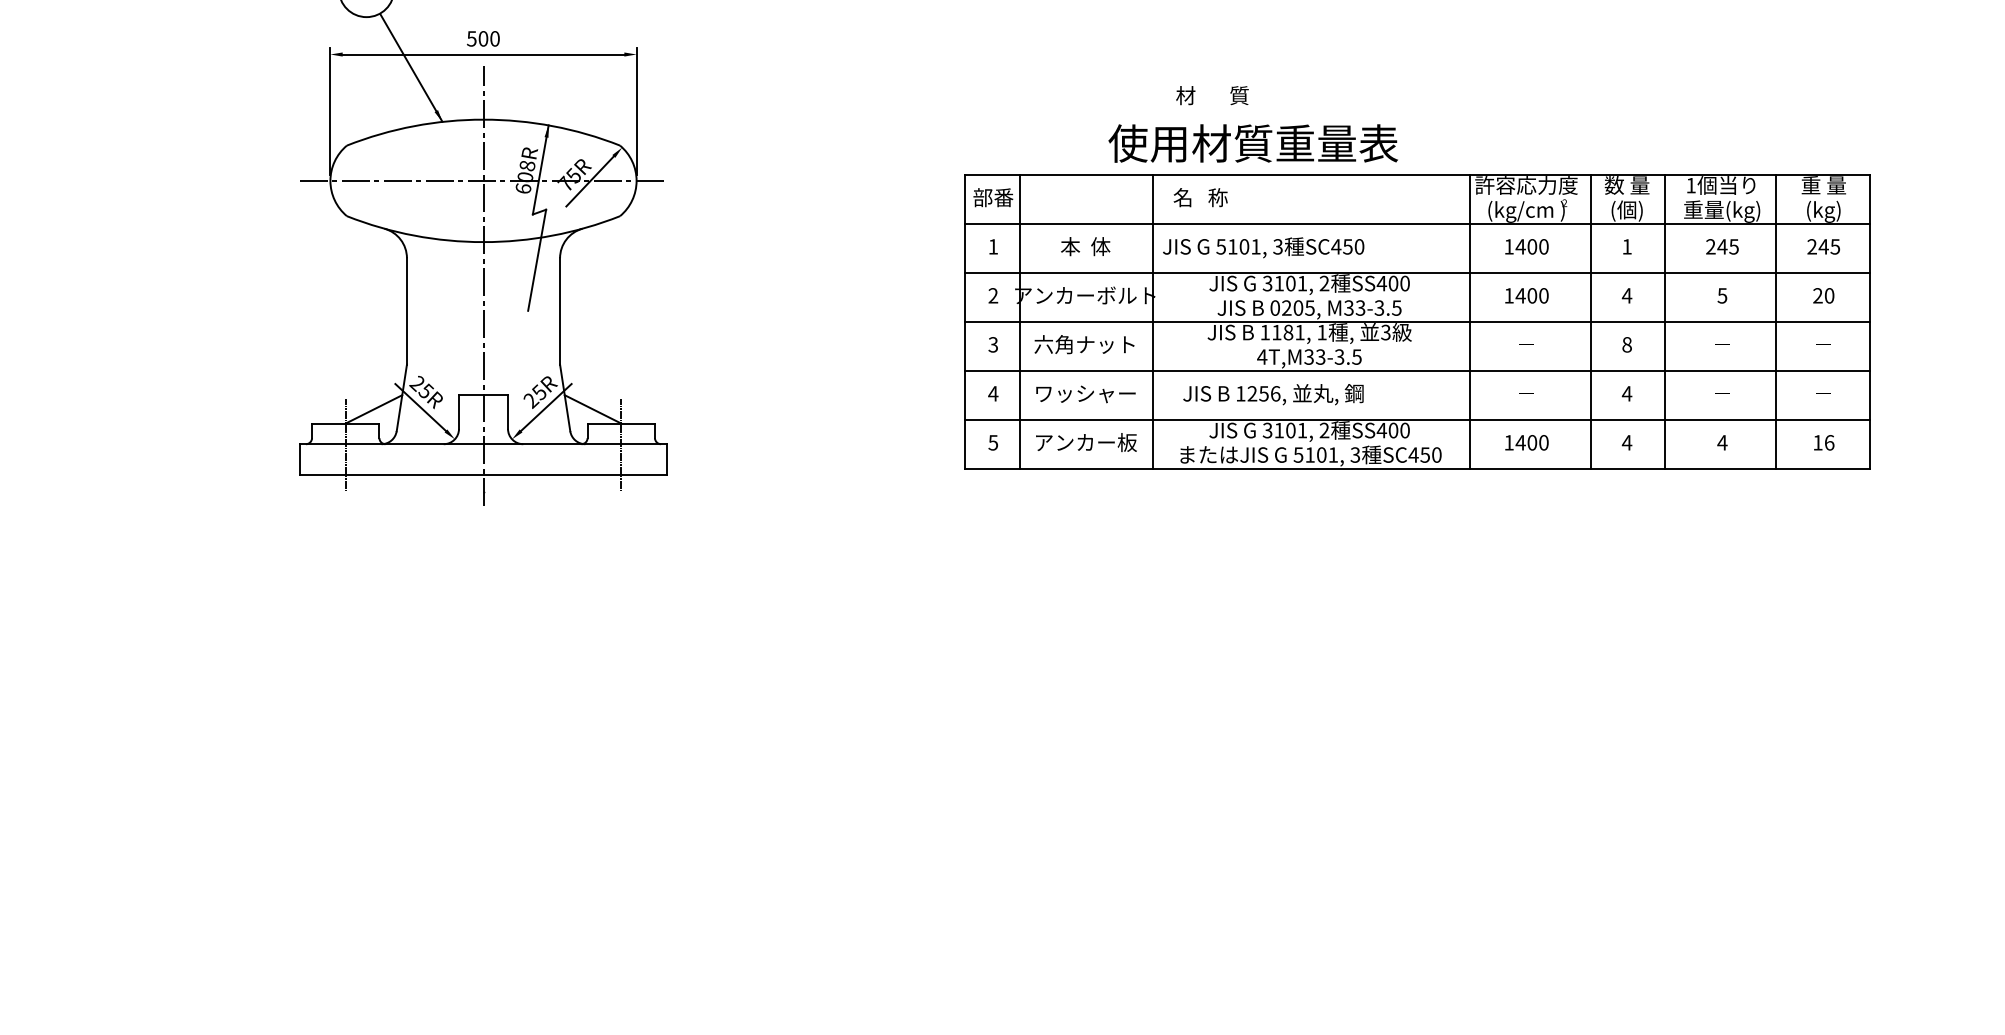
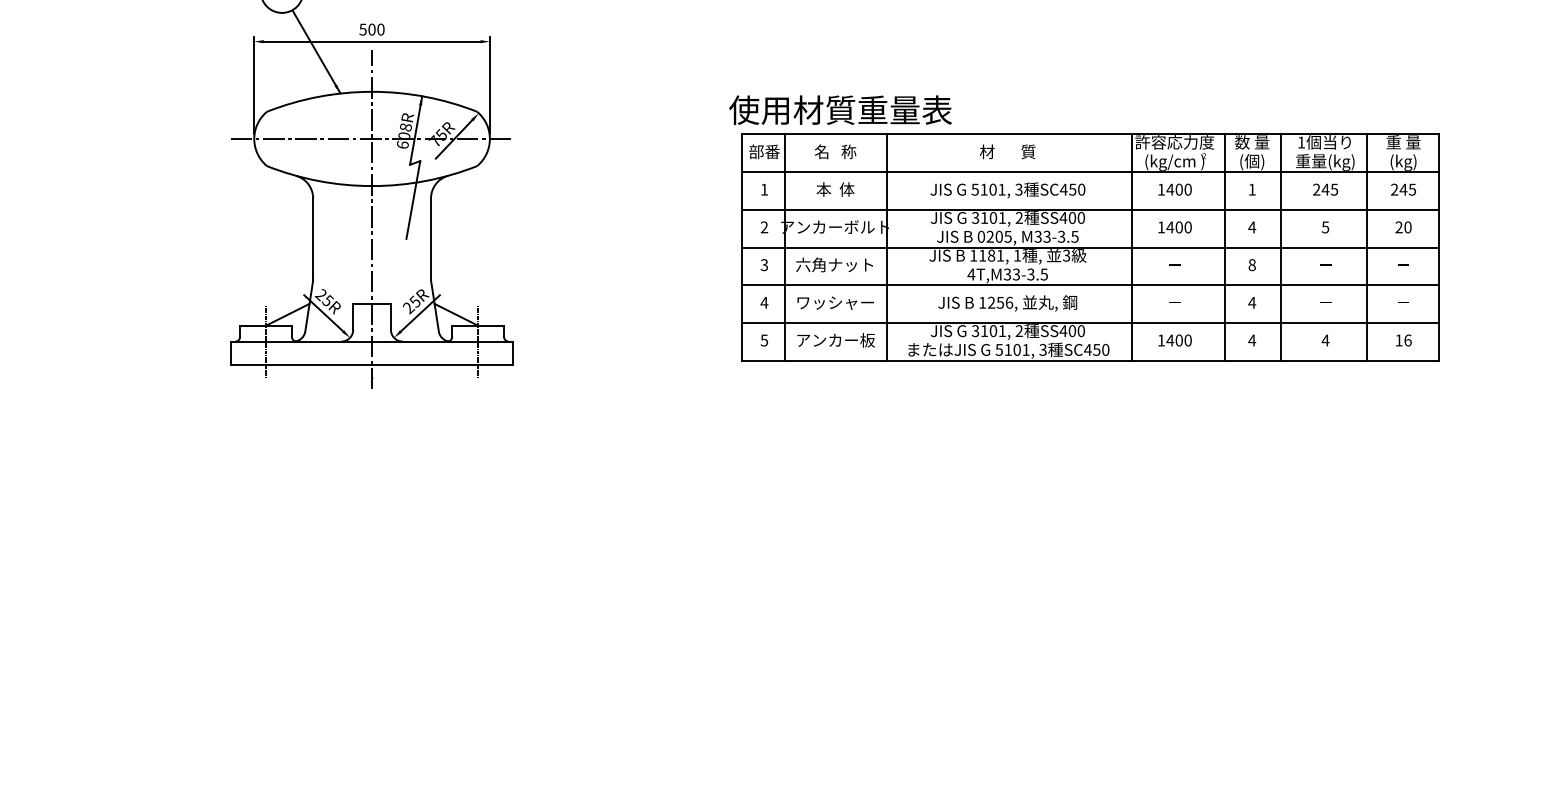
text: (1212, 95) -> (1007, 151), moved
text: (1252, 143) -> (839, 110), moved
text: (1200, 197) -> (835, 151), moved
text: (1263, 247) -> (1007, 190), moved
text: (1273, 394) -> (1007, 303), moved

